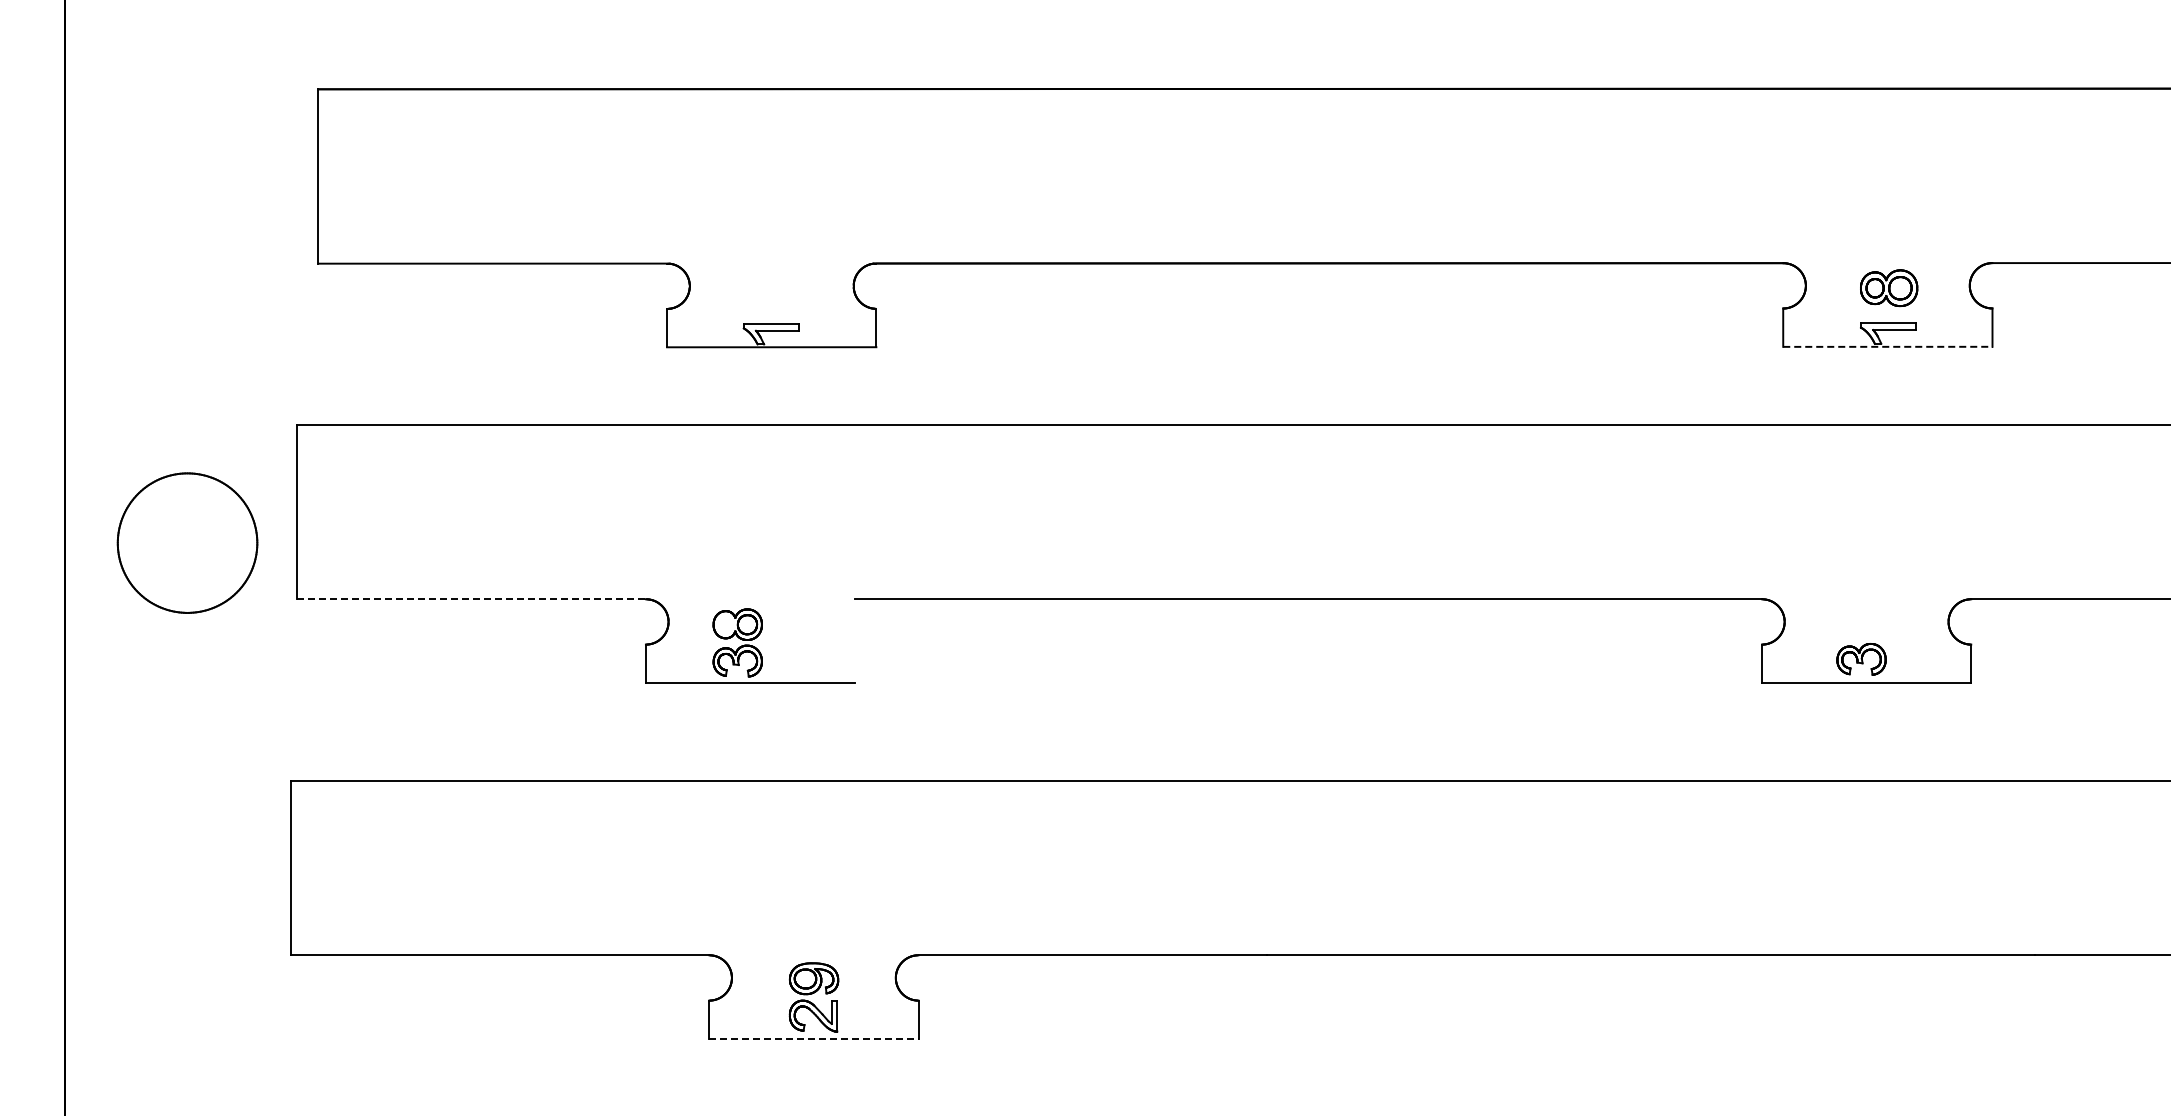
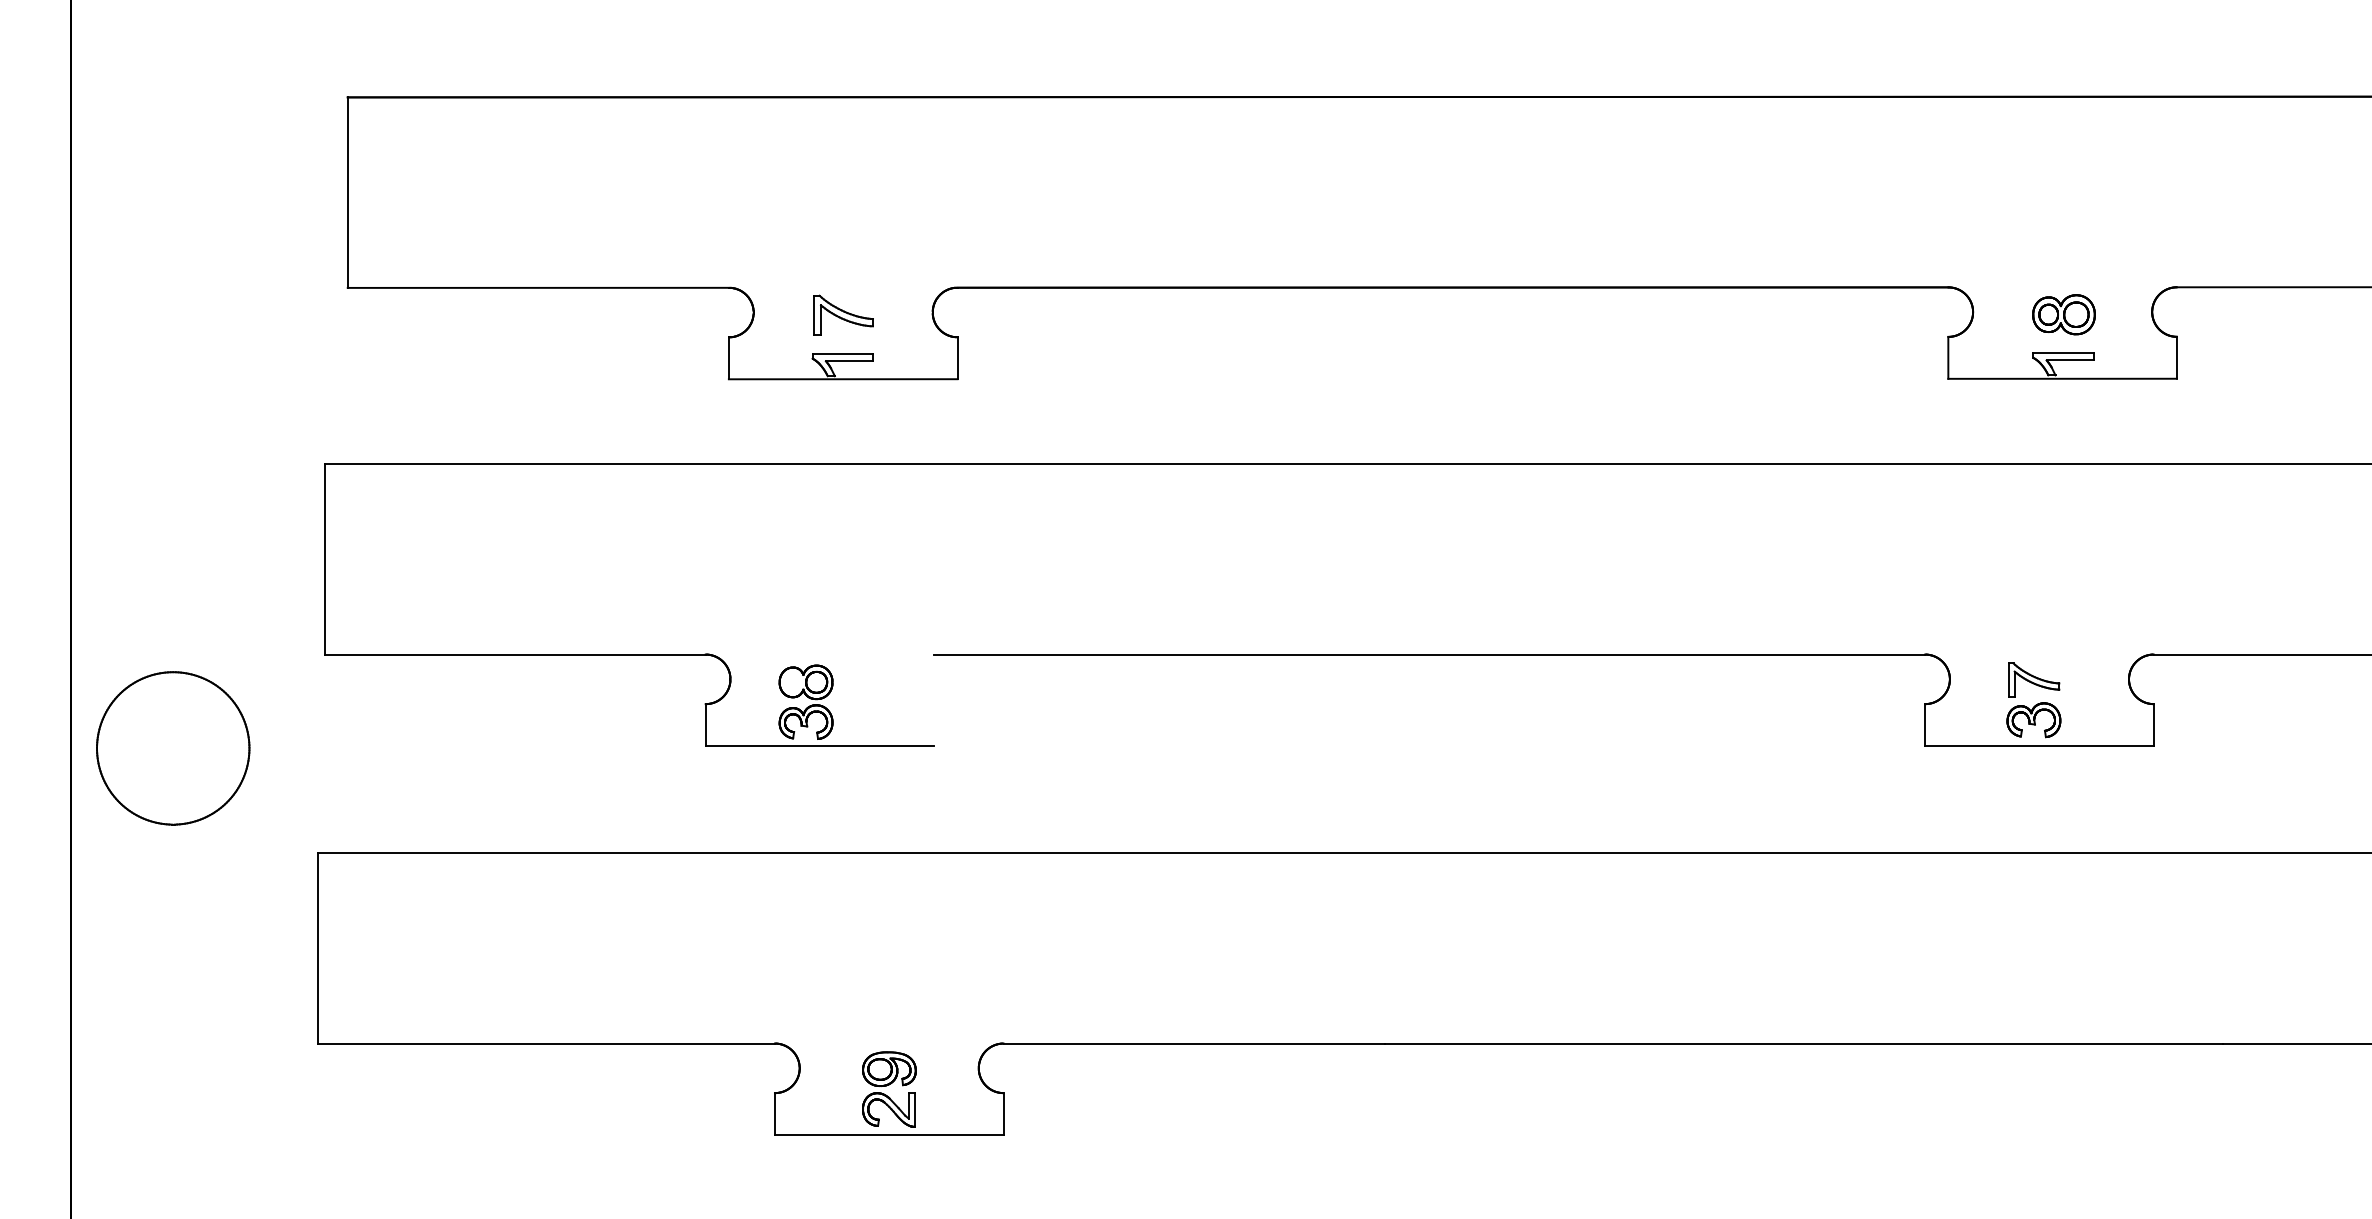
part: (771, 287) -> (842, 313), added
line: (1887, 346) -> (2062, 378), dashed -> solid
part: (187, 542) -> (173, 747), moved
line: (472, 599) -> (516, 654), dashed -> solid
part: (1861, 622) -> (2033, 679), added
line: (813, 1038) -> (888, 1134), dashed -> solid

